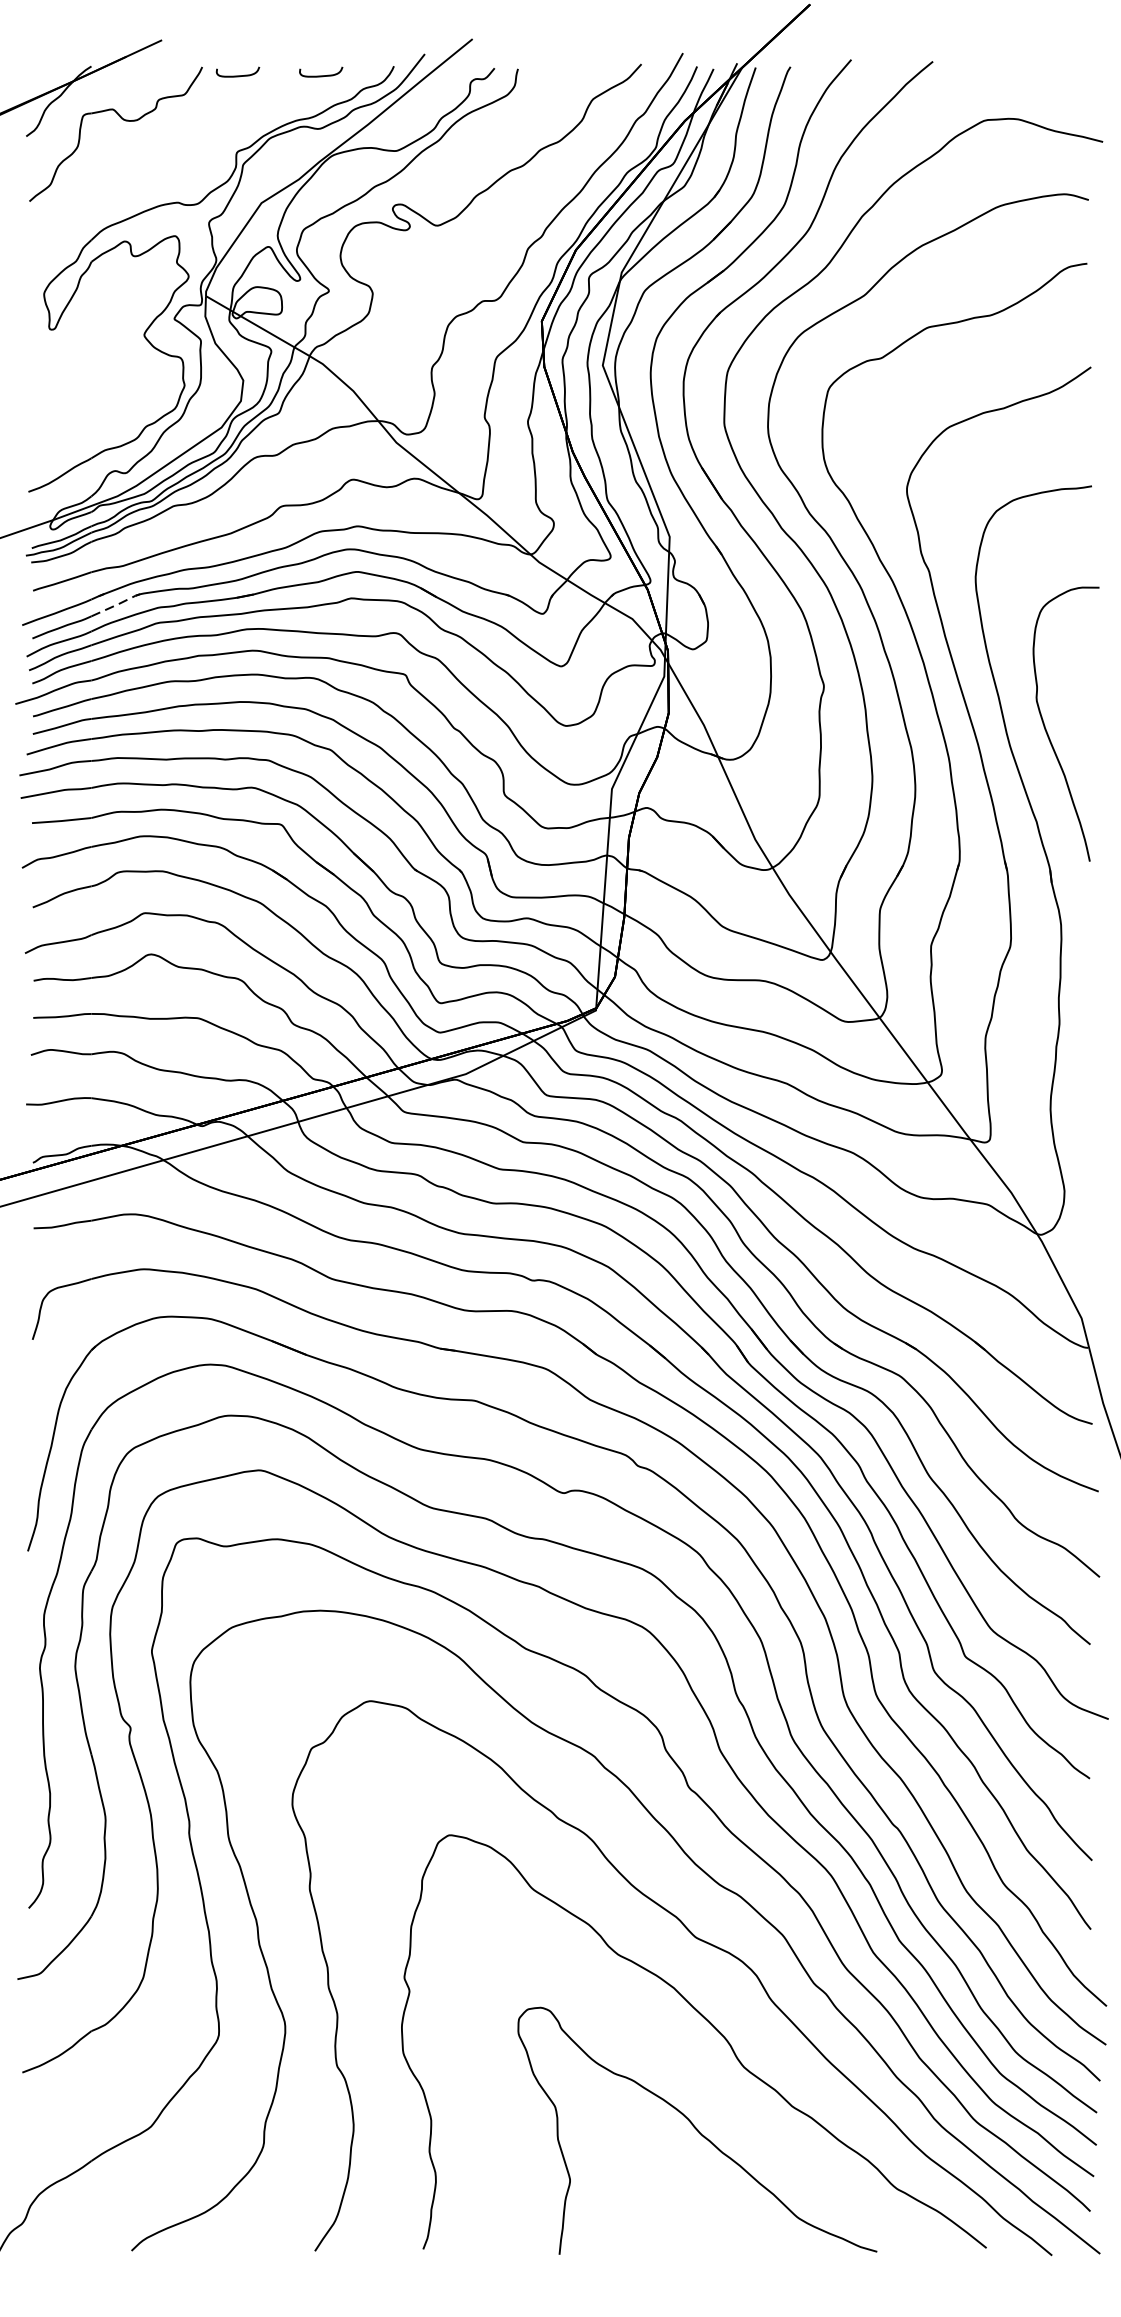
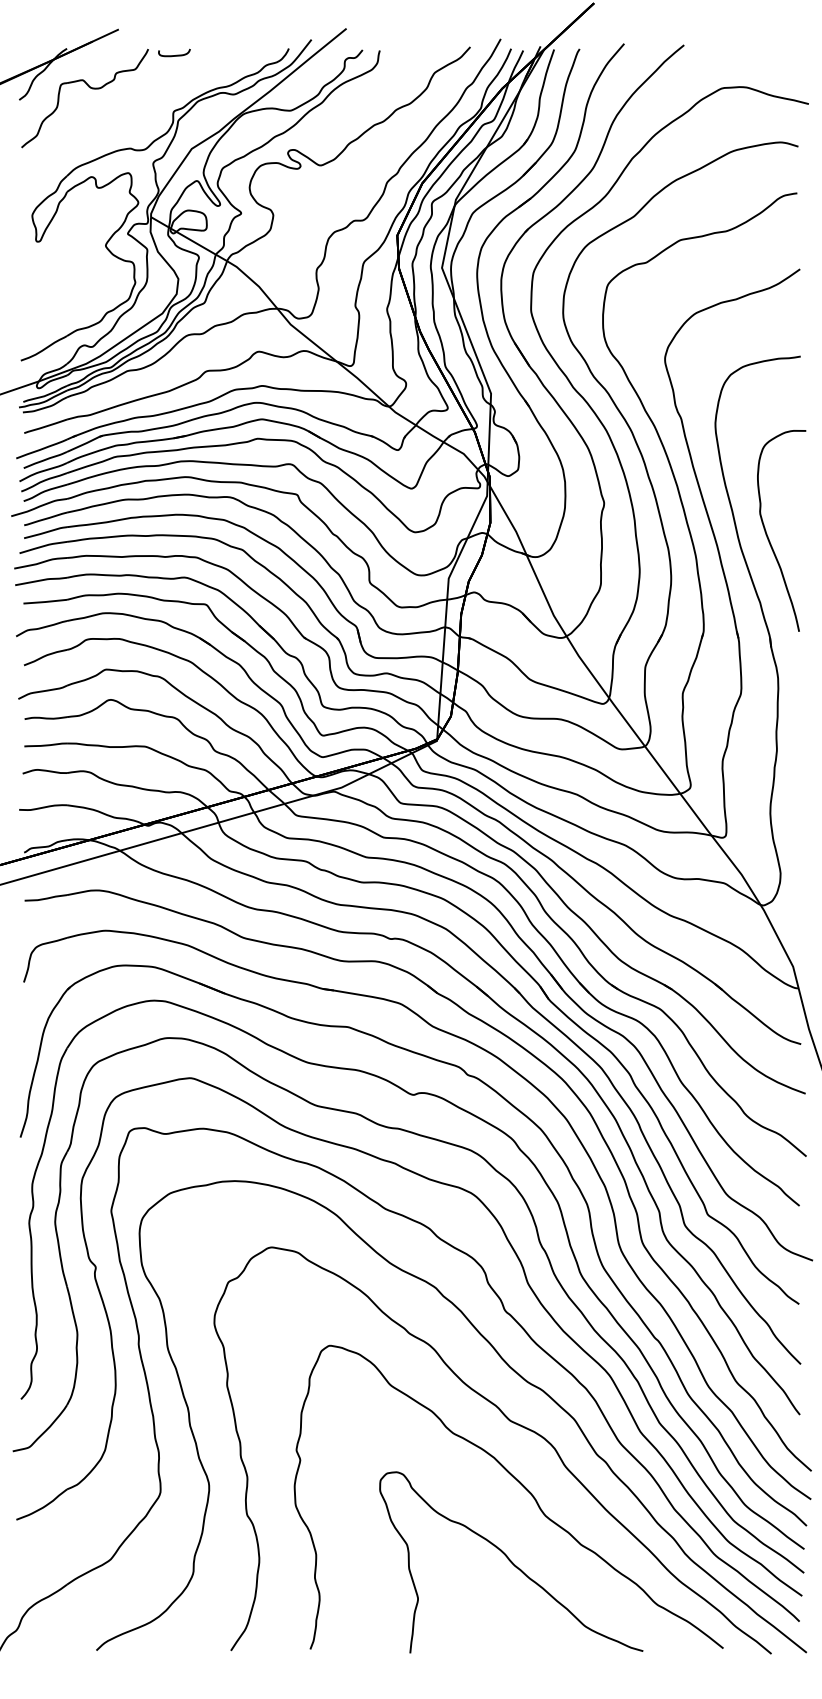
curve: (323, 74) -> (237, 54), removed
line: (117, 604) -> (86, 443), dashed -> solid

